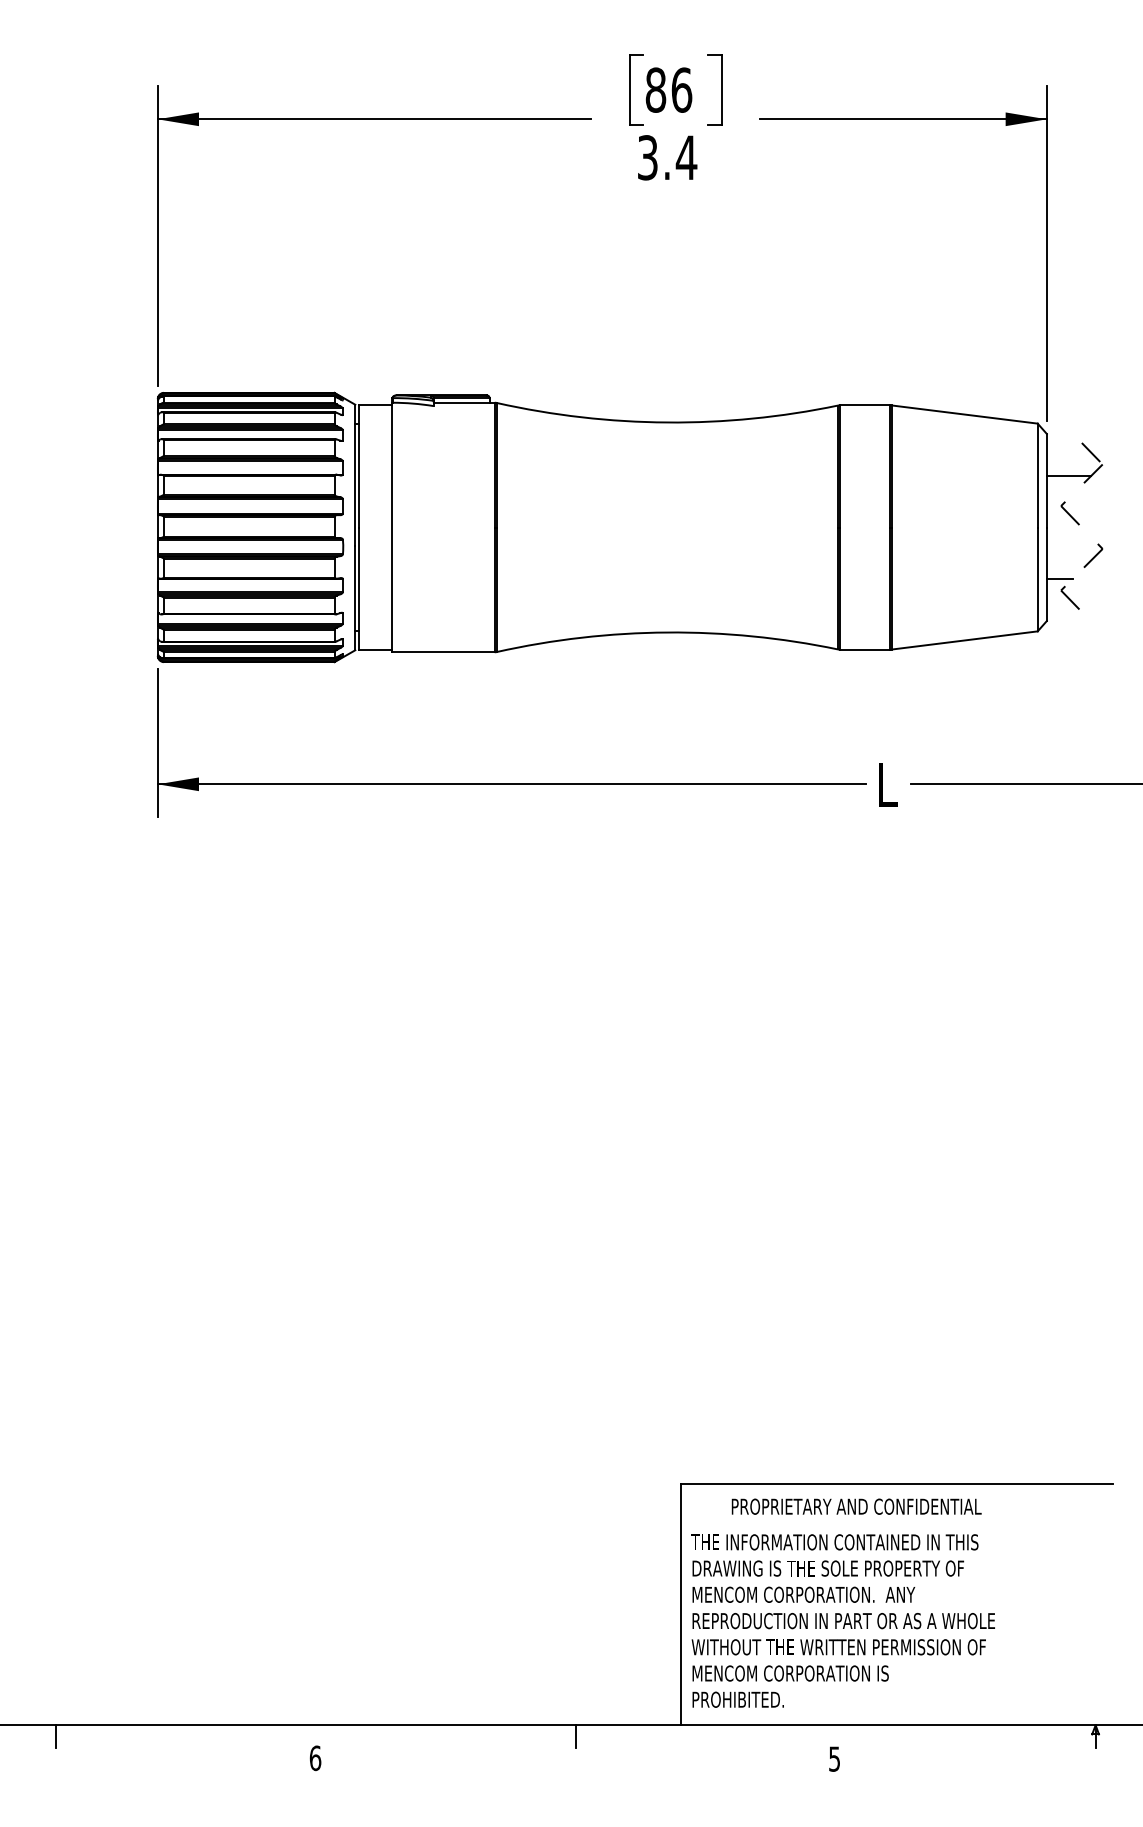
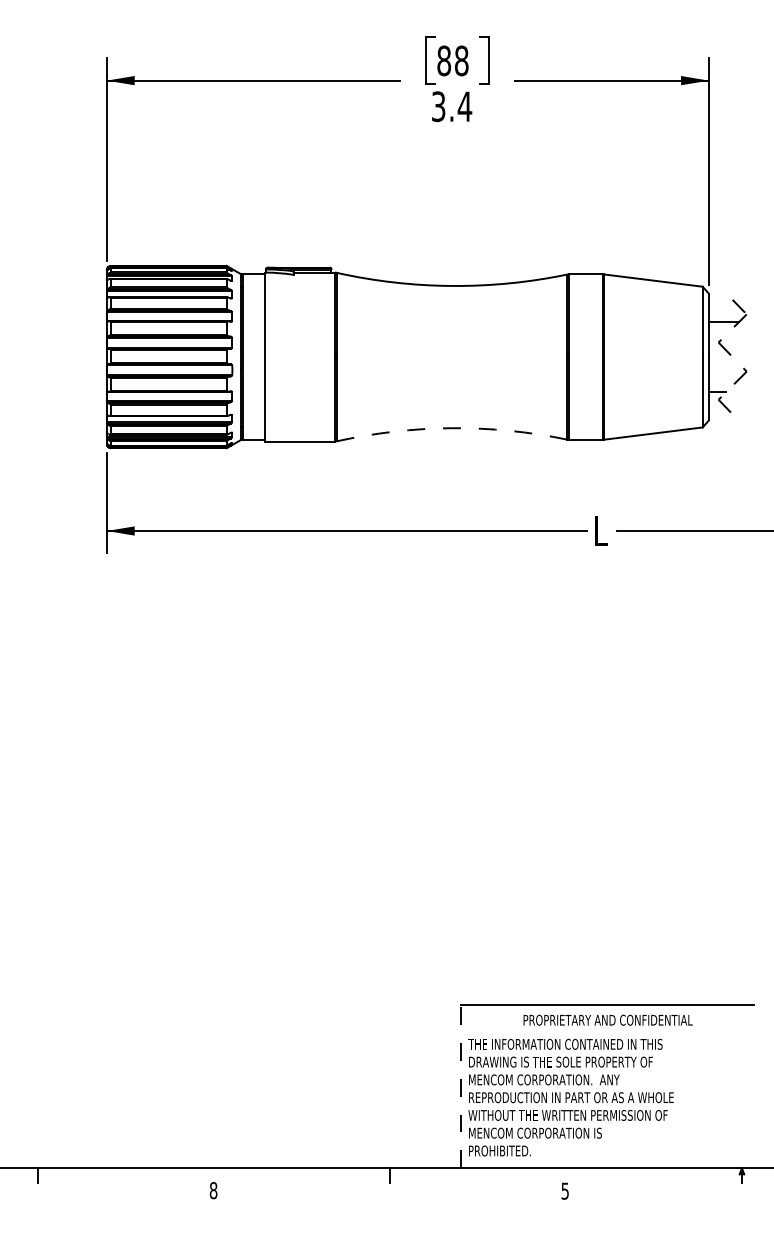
text: (681, 89) -> (461, 60), 86 -> 88
arc: (666, 632) -> (451, 428), solid -> dashed
text: (855, 1505) -> (607, 1019), moved
line: (681, 1604) -> (461, 1086), solid -> dashed
text: (315, 1758) -> (213, 1190), 6 -> 8

